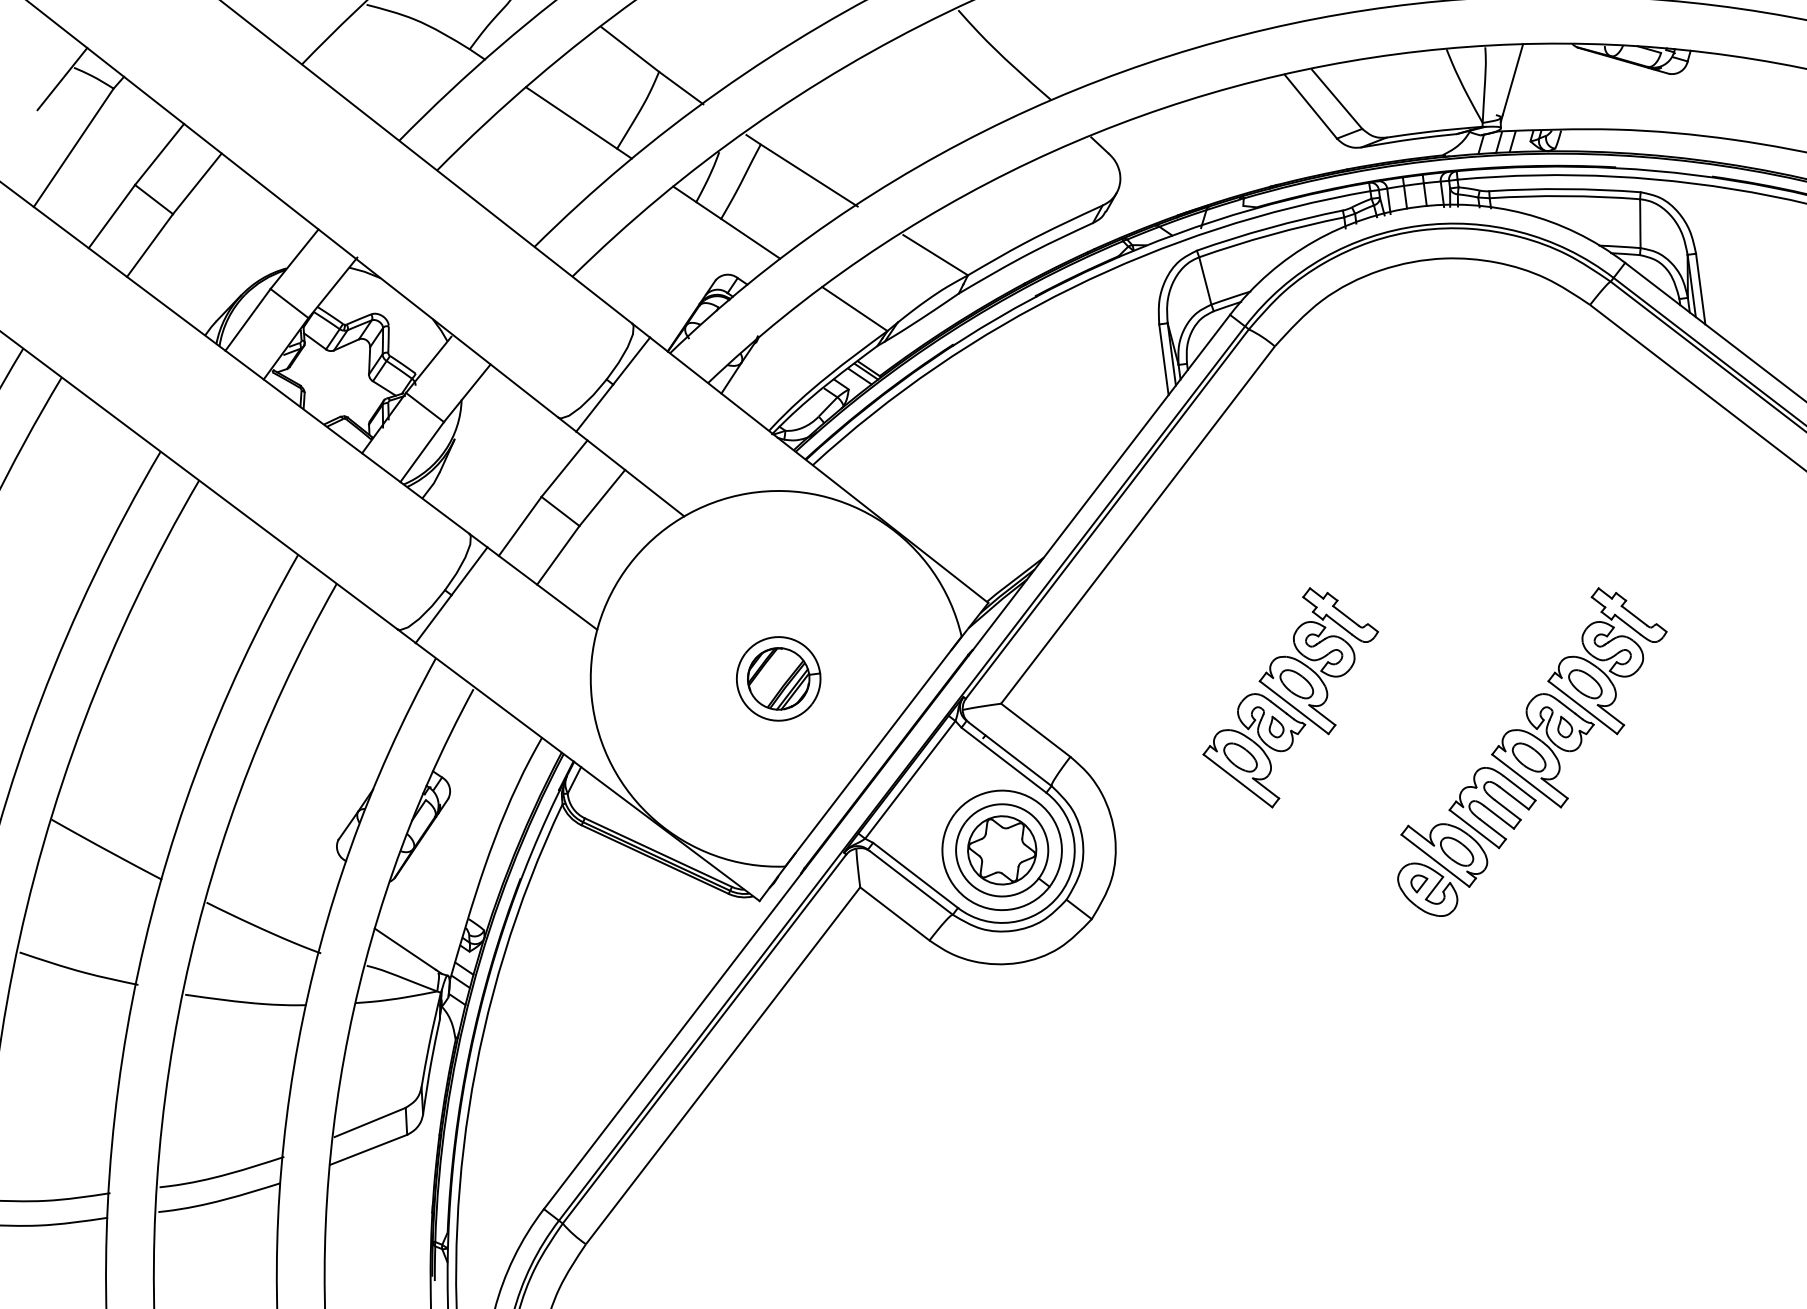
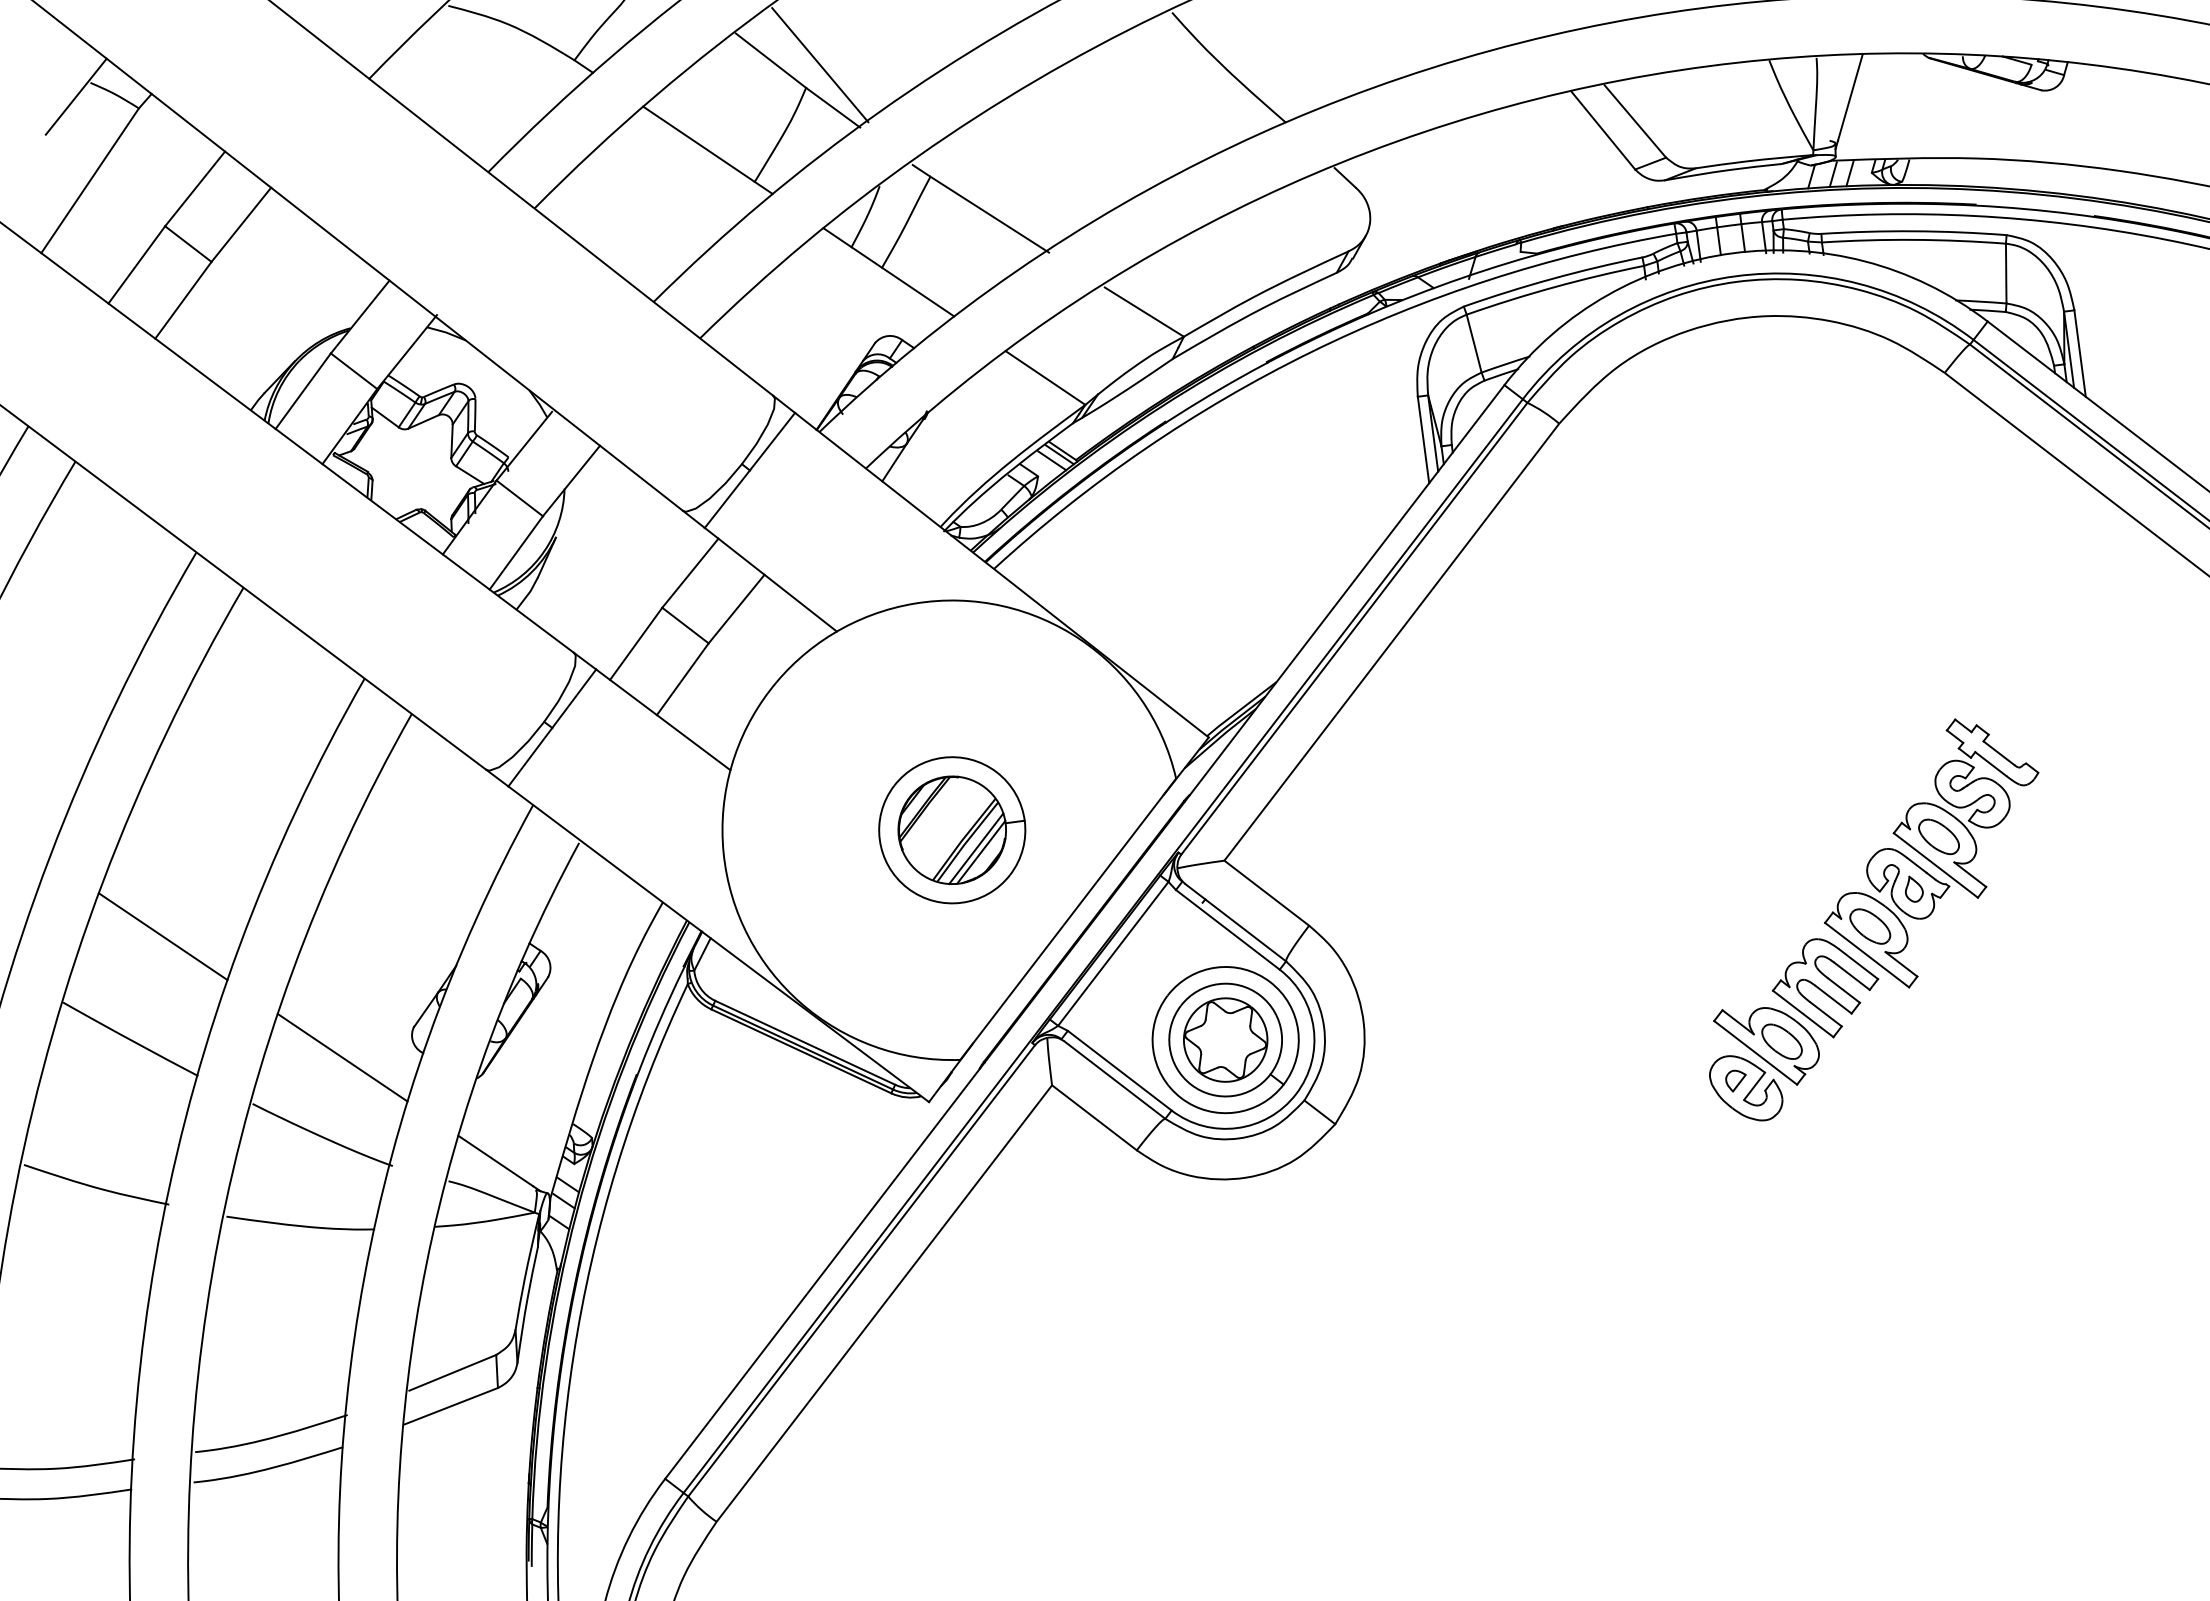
line: (670, 53) -> (820, 65), added
part: (778, 679) -> (952, 830), size x1.43
part: (1290, 697) -> (1578, 853), removed
line: (132, 765) -> (162, 936), added
line: (280, 864) -> (342, 1057), added

